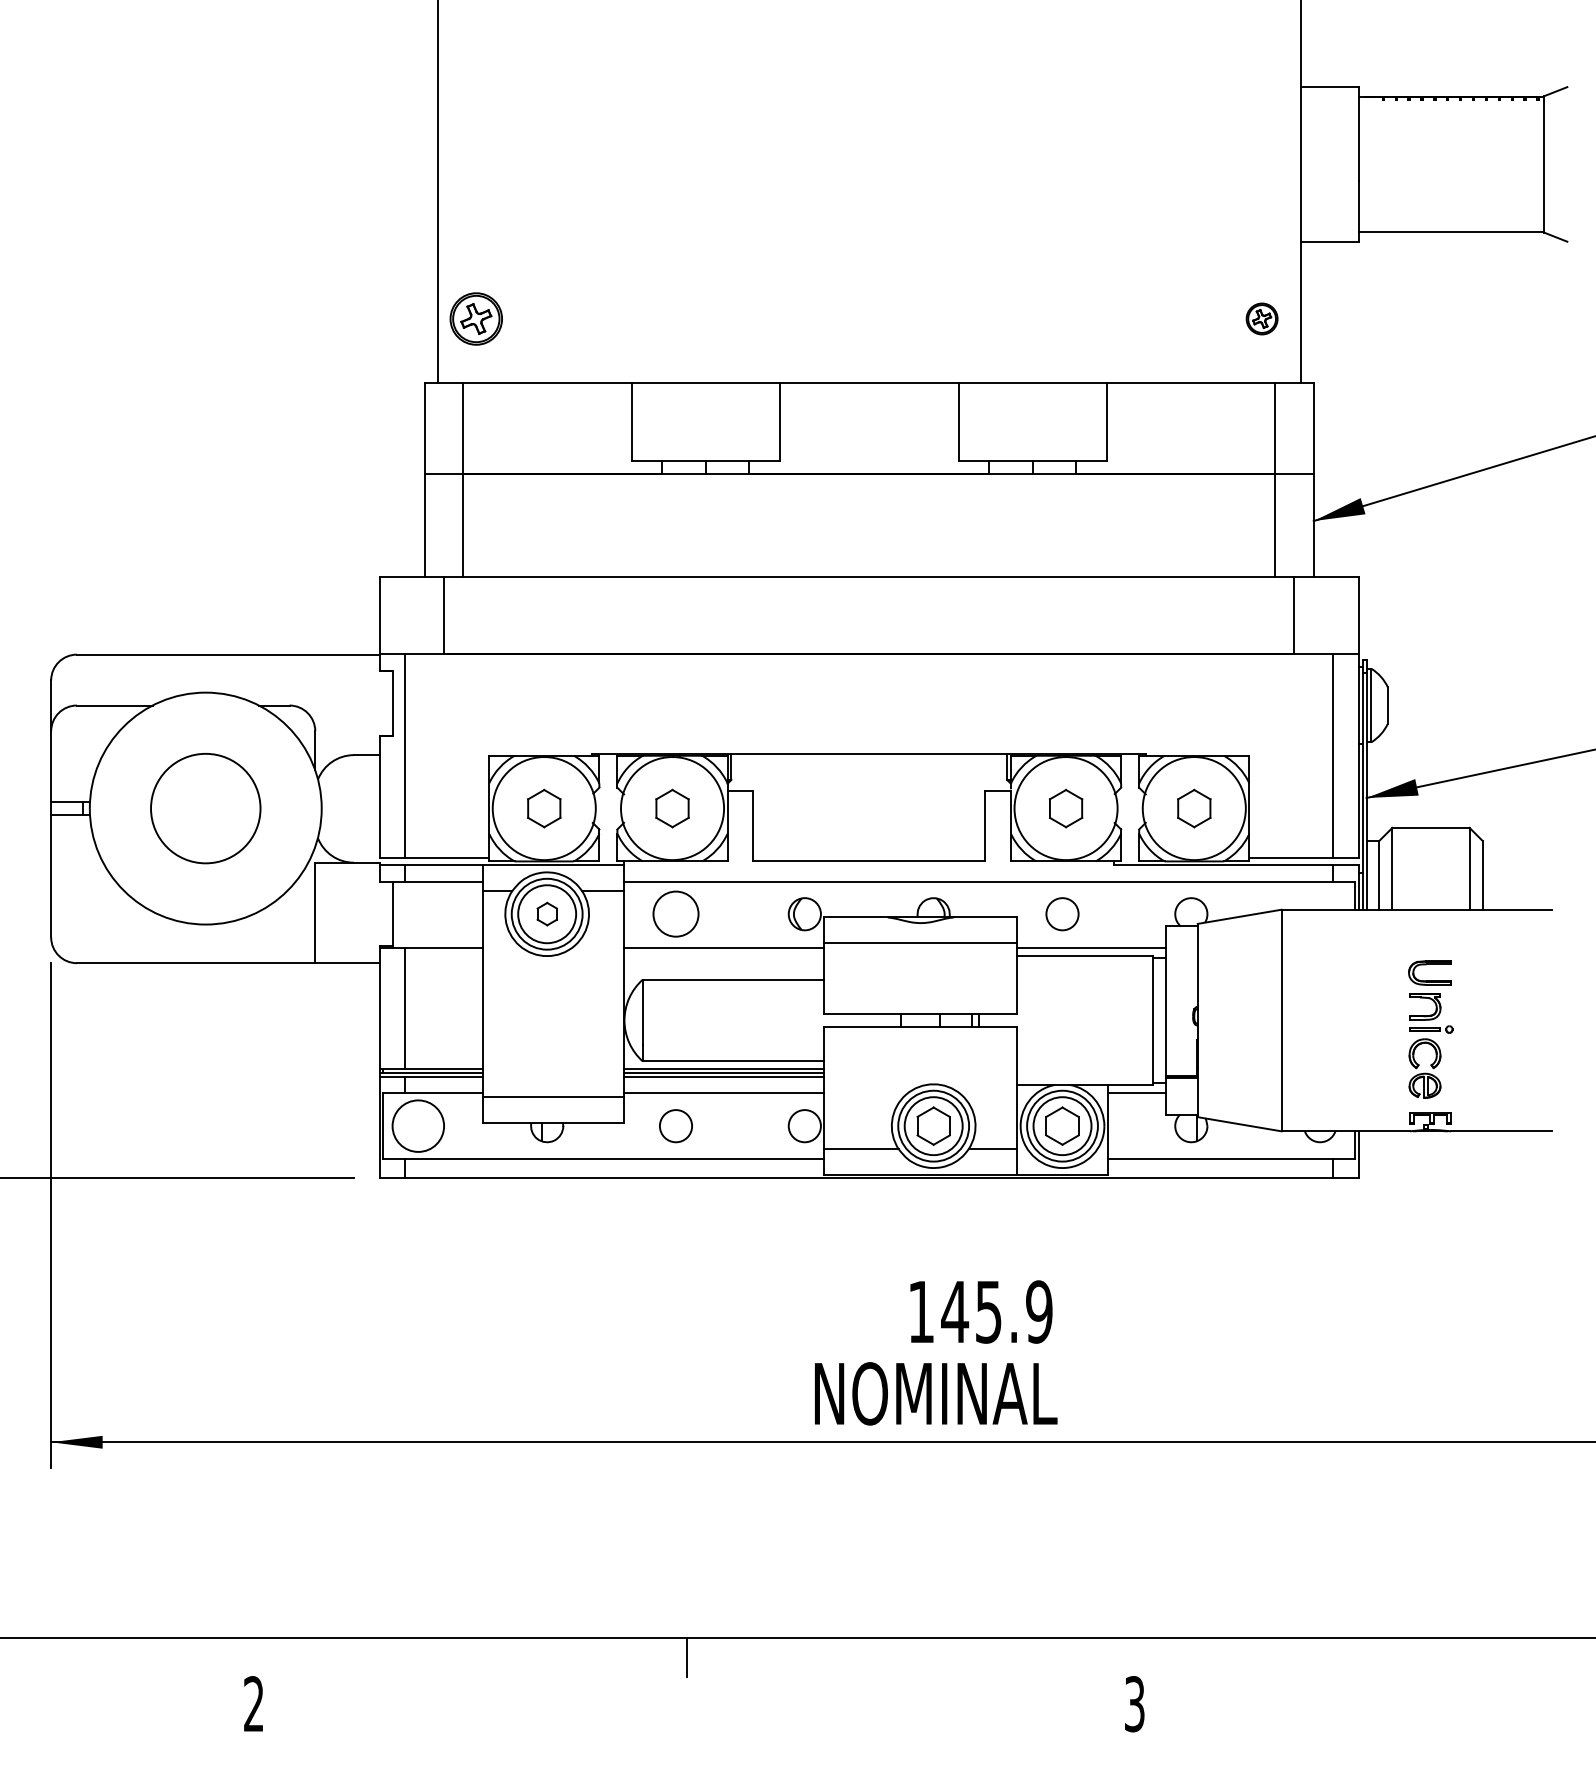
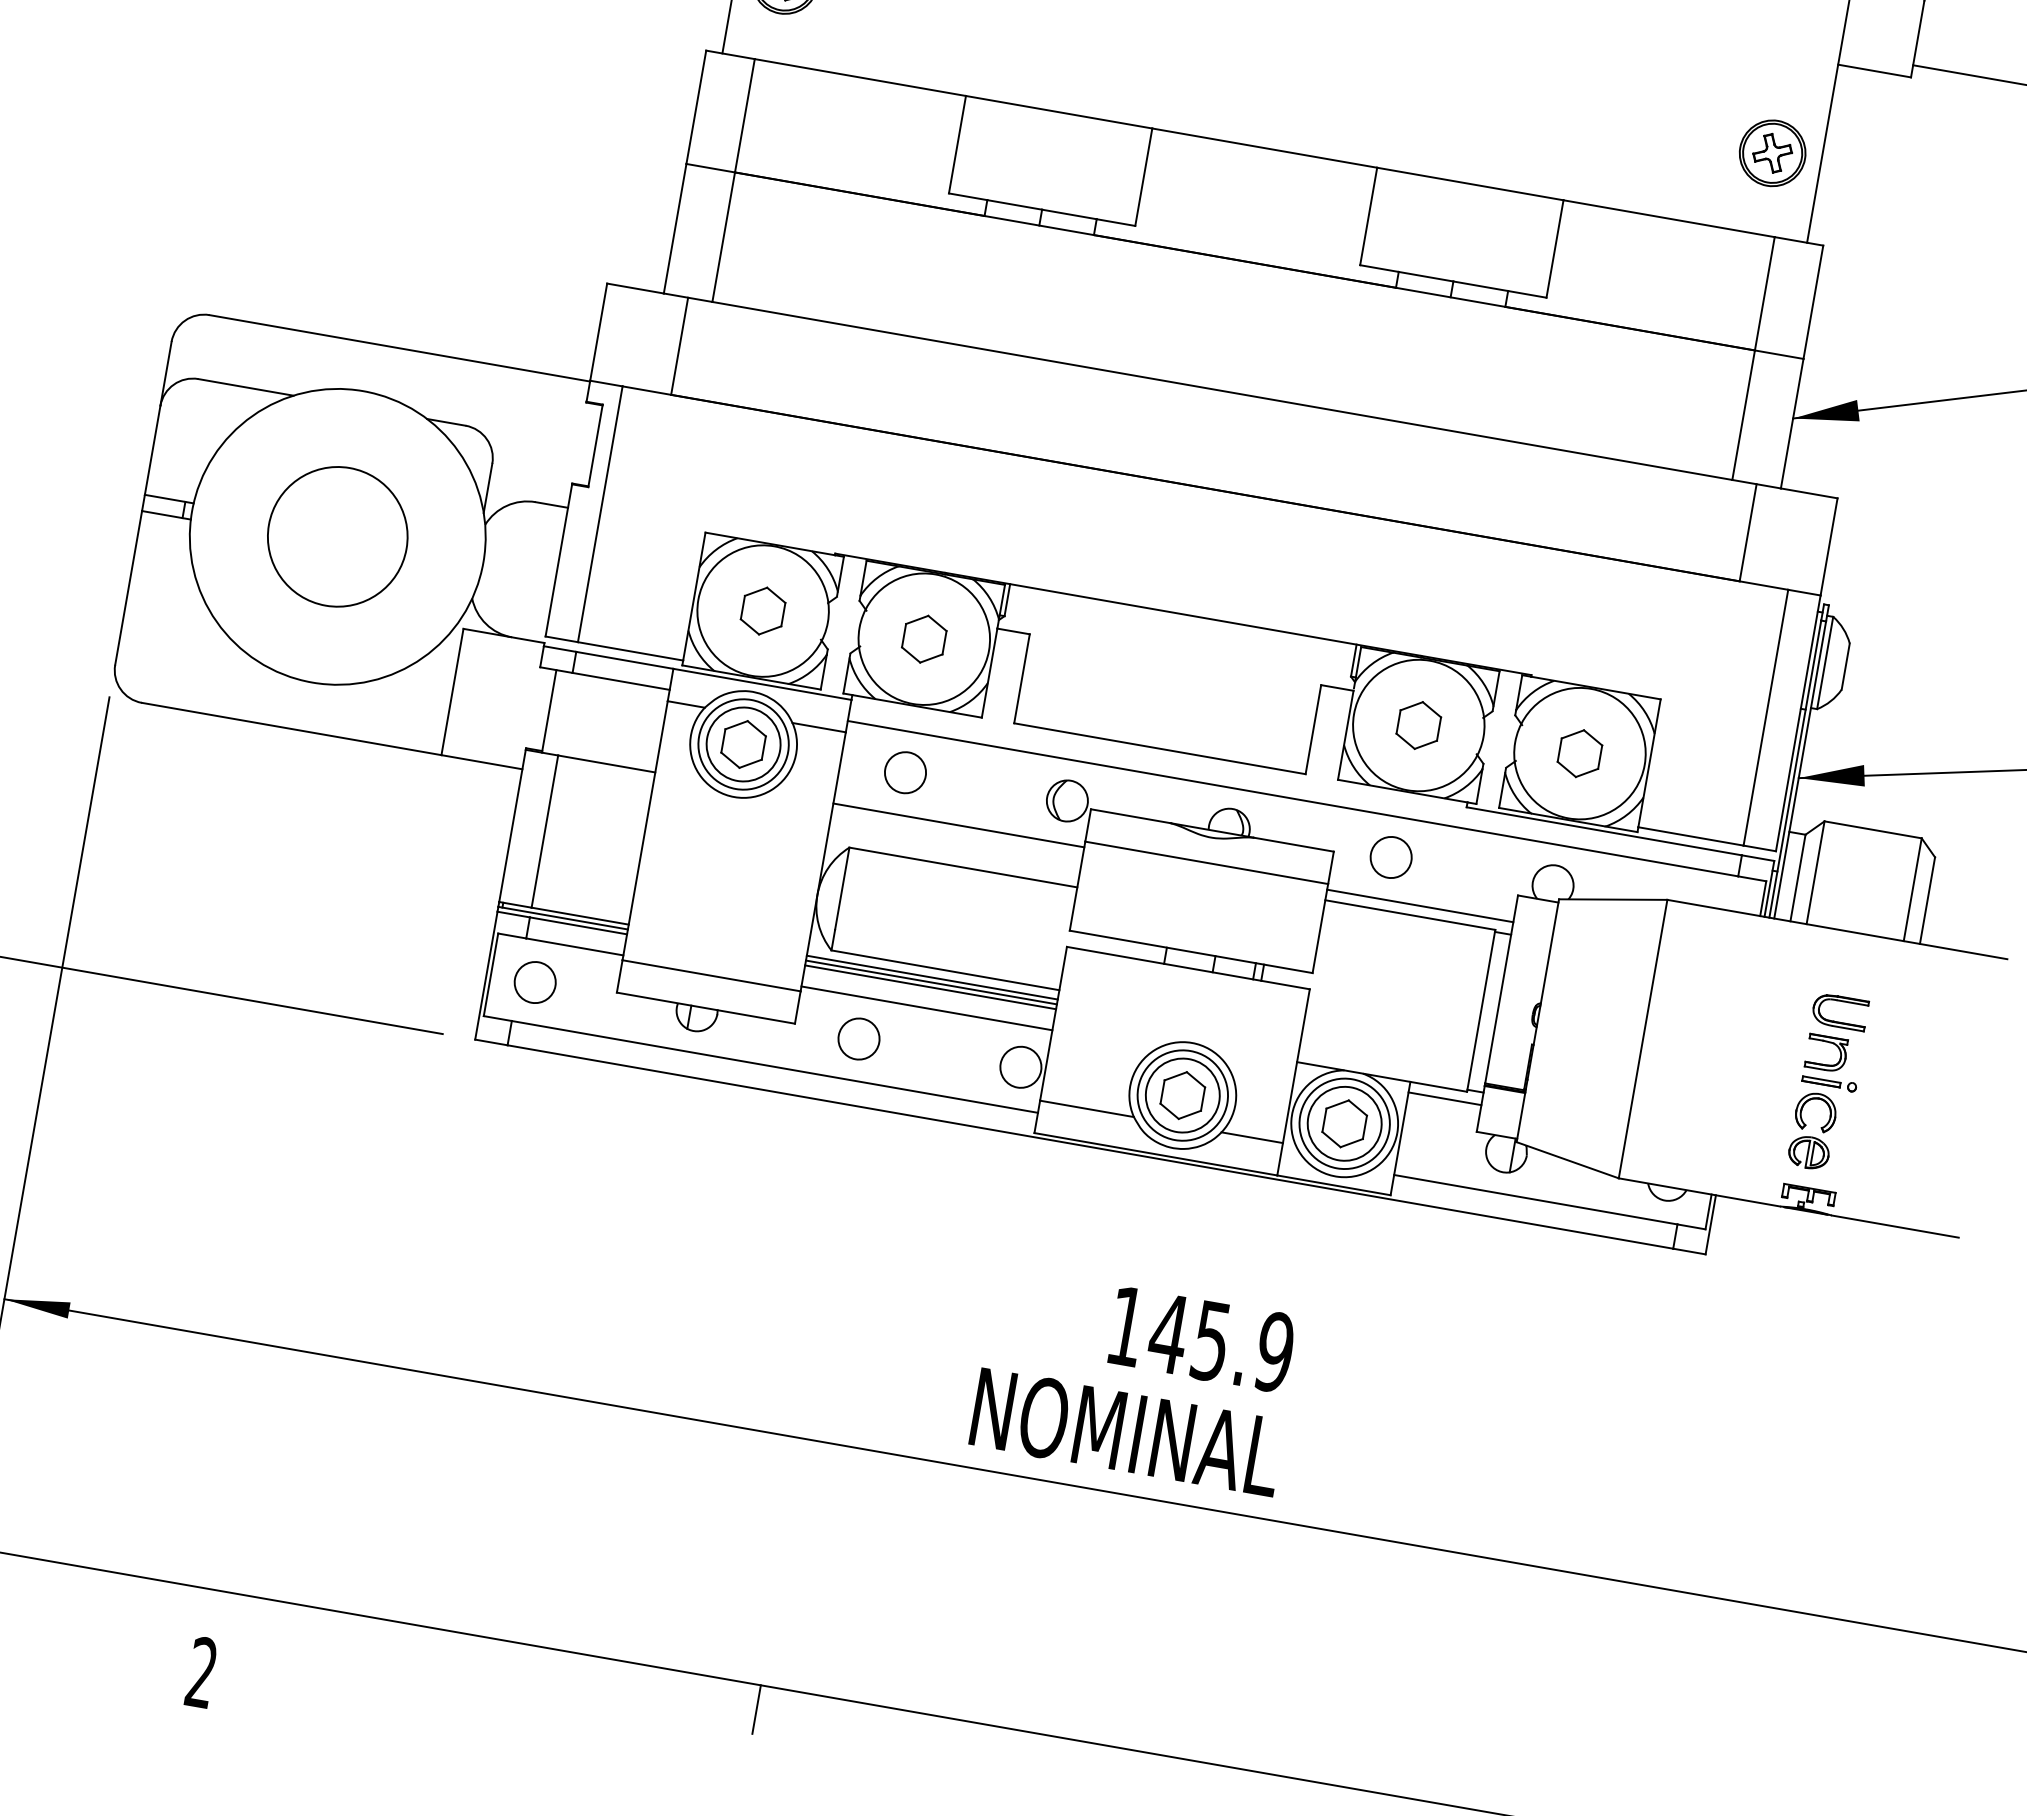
part: (1261, 318) -> (1771, 152), size x1.67
part: (547, 913) -> (744, 743), size x1.67
circle: (675, 914) -> (904, 772), size x0.71
circle: (418, 1126) -> (535, 982), size x0.62

